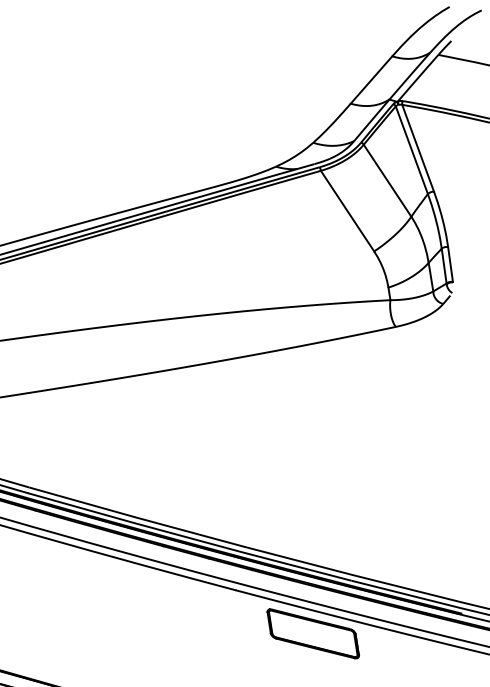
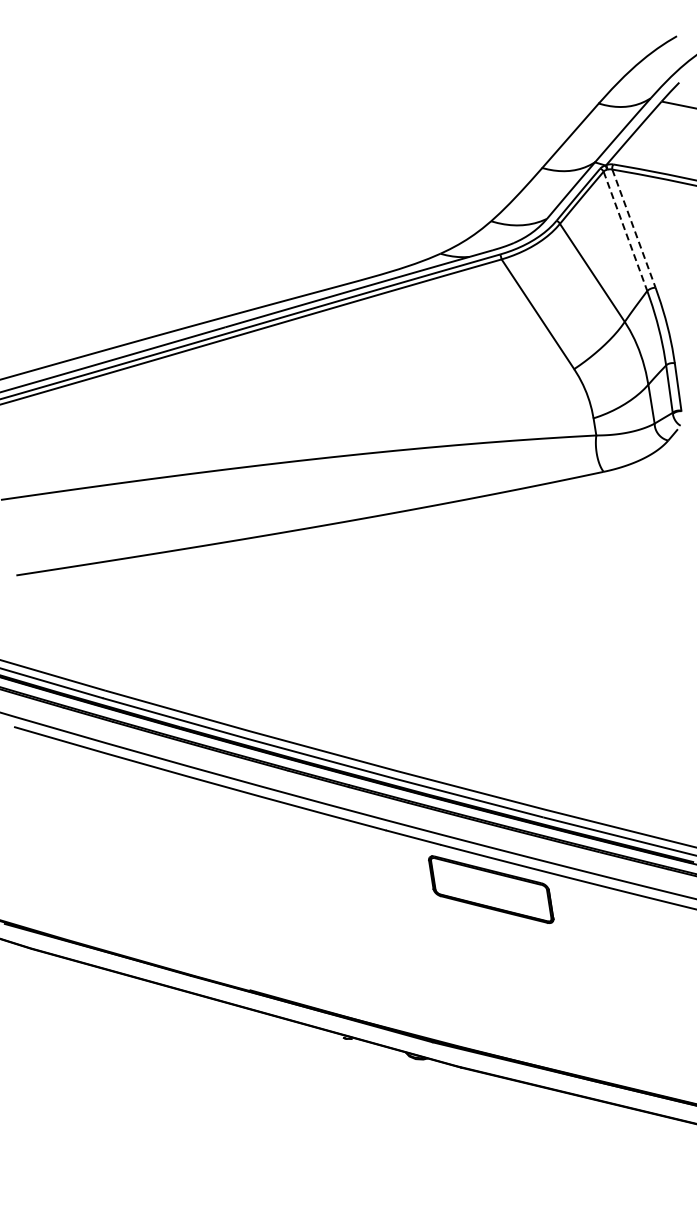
line: (417, 148) -> (633, 228), solid -> dashed
line: (411, 150) -> (625, 231), solid -> dashed

